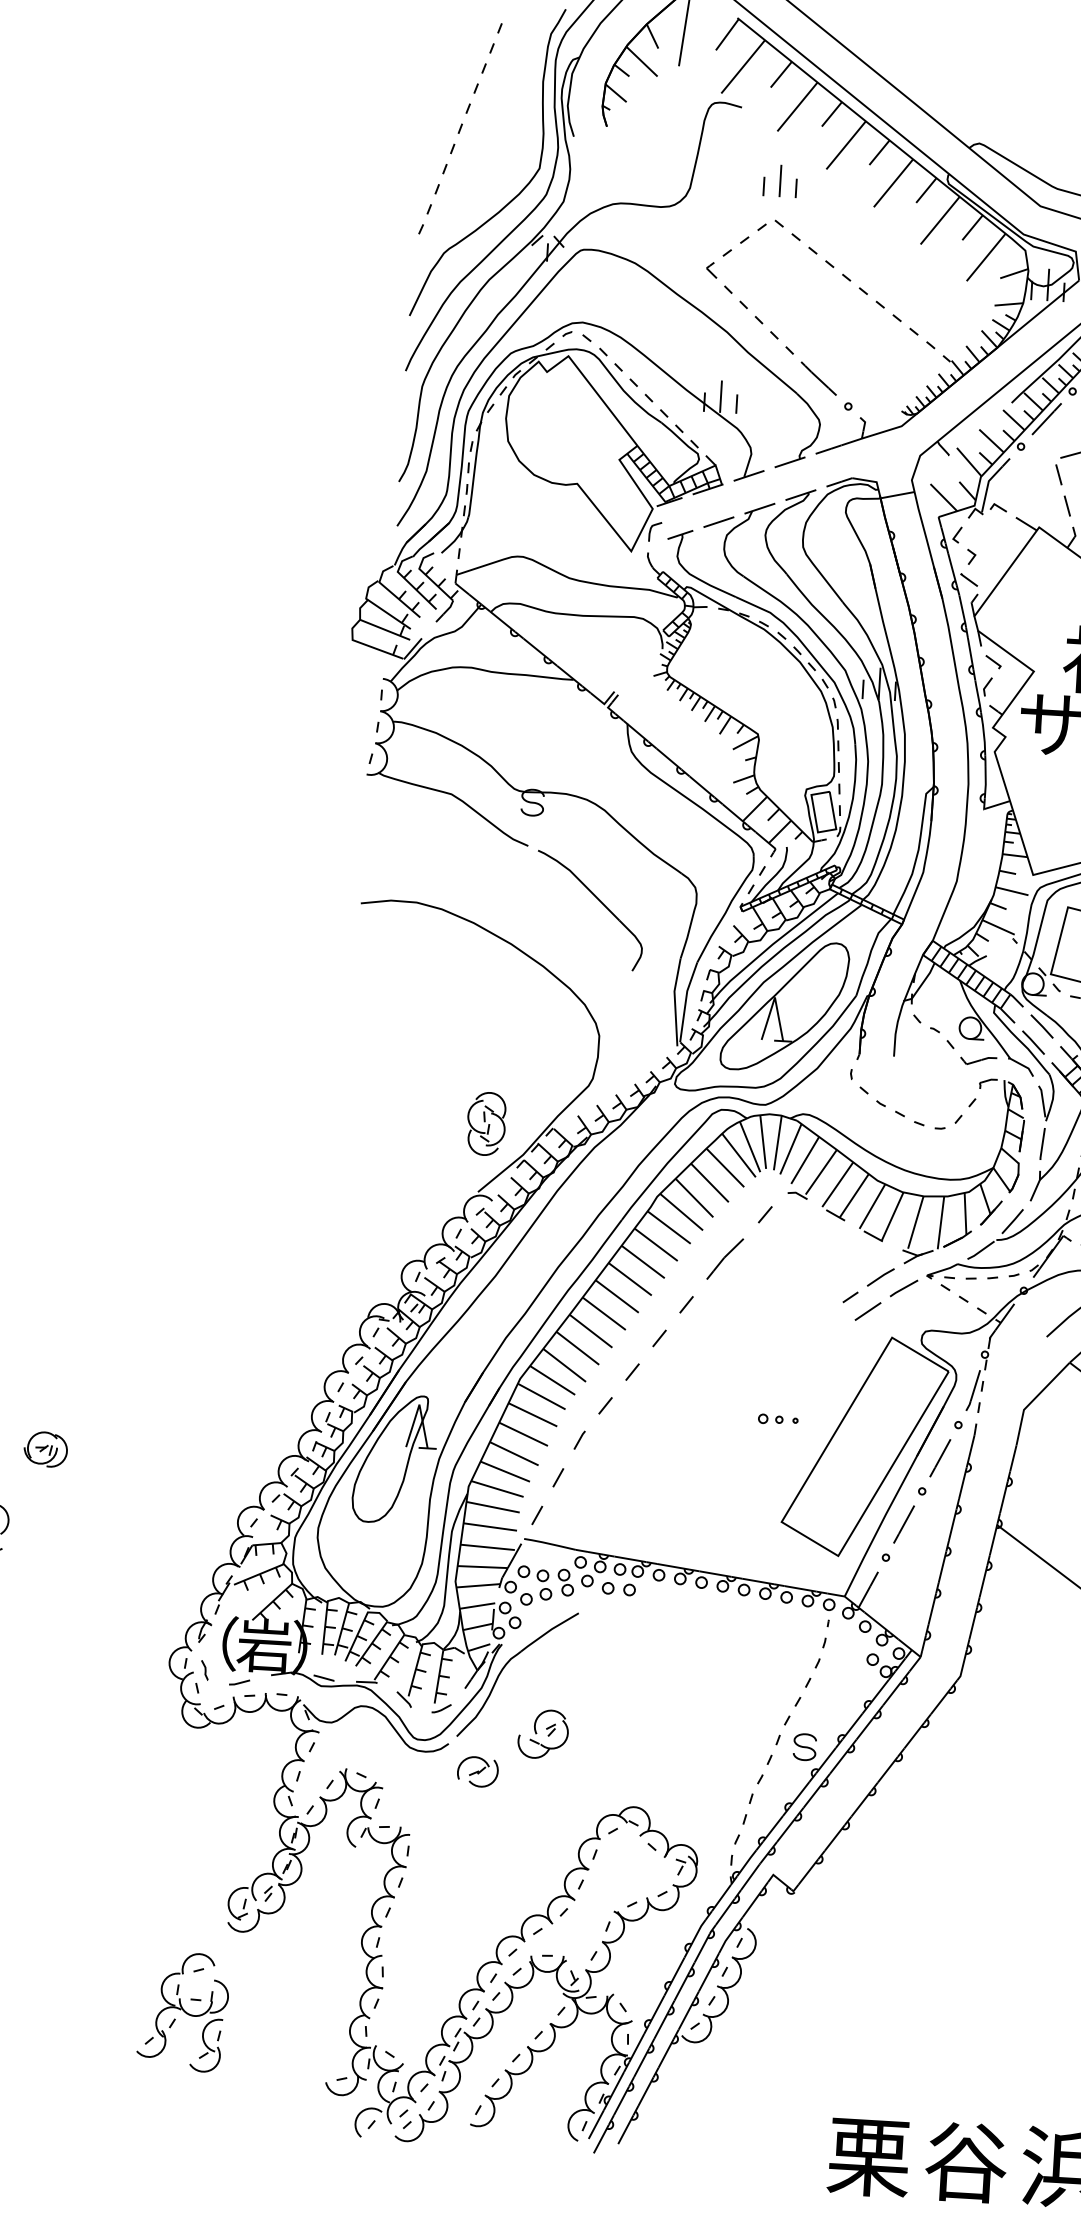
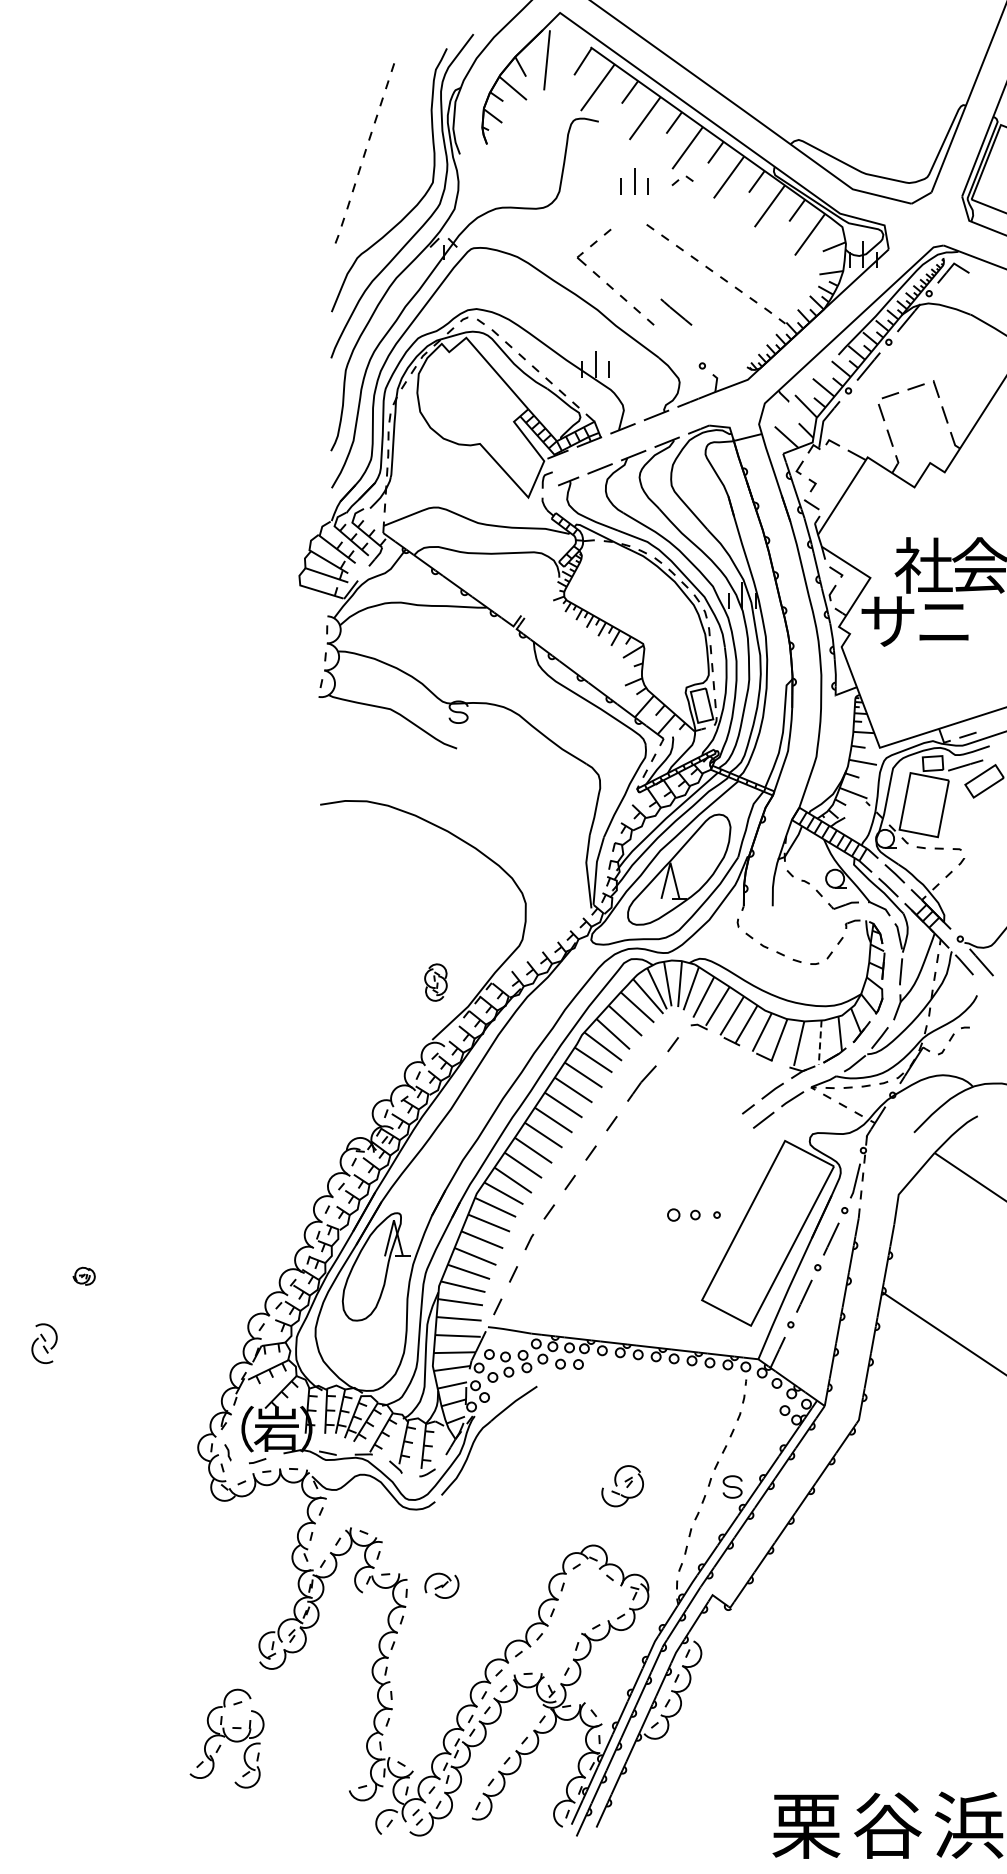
part: (770, 225) -> (682, 180), moved
line: (819, 377) -> (676, 311), moved
part: (598, 901) -> (518, 791), removed
part: (485, 1123) -> (435, 982), size x0.7
line: (941, 1223) -> (820, 1043), solid -> dashed
part: (778, 1419) -> (694, 1214), size x1.6
part: (44, 1449) -> (83, 1276), size x0.6
part: (543, 1734) -> (622, 1486), moved
part: (477, 1771) -> (441, 1585), moved

